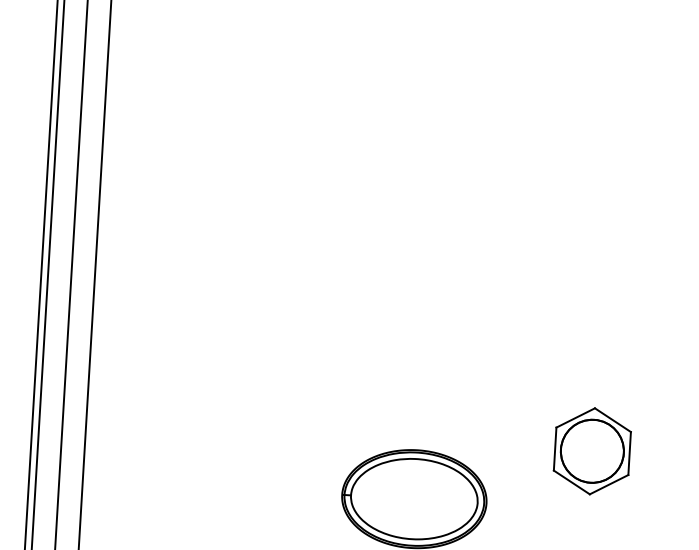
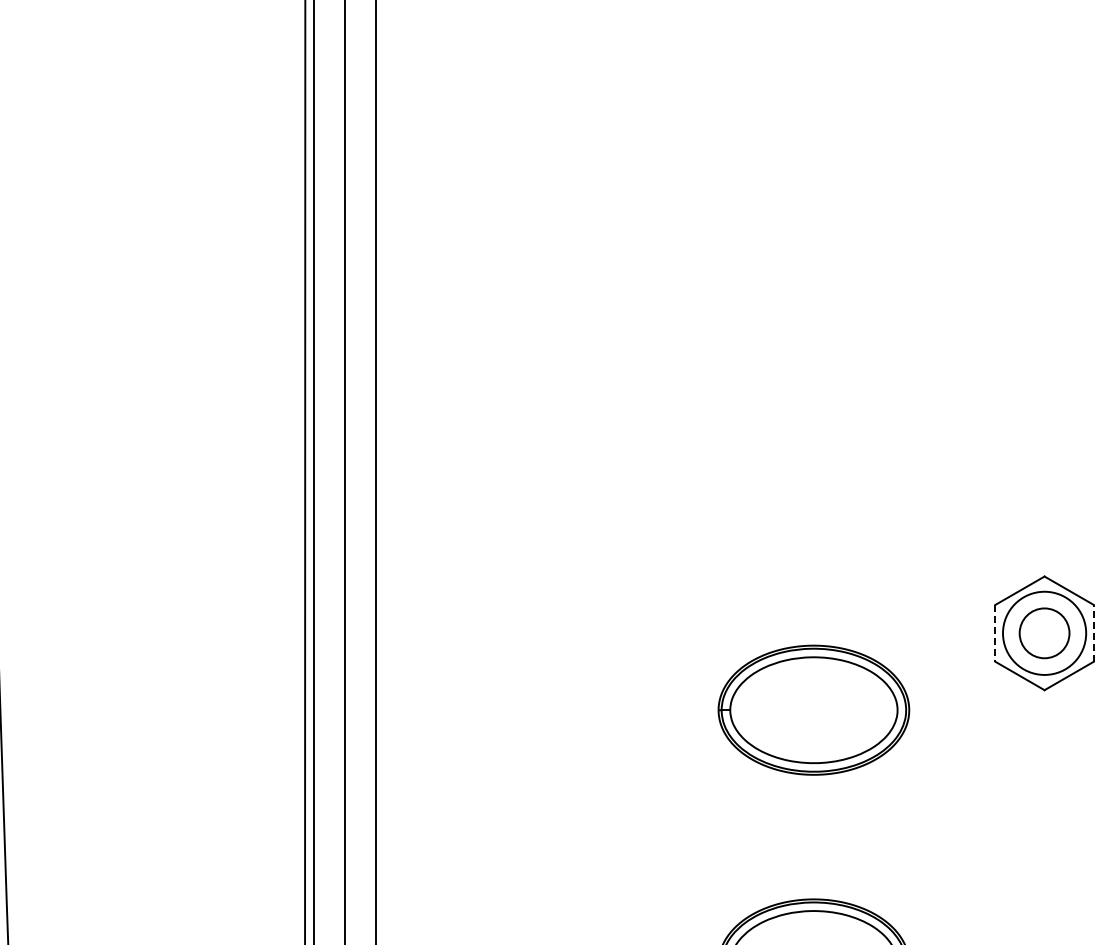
line: (555, 449) -> (995, 633), solid -> dashed
circle: (592, 450) -> (1044, 632), size x0.6
line: (629, 452) -> (1093, 632), solid -> dashed

